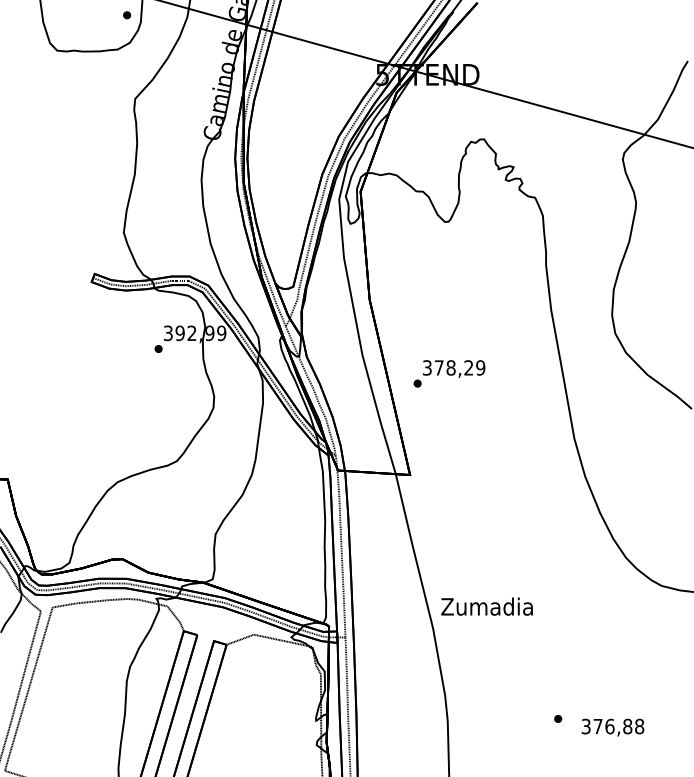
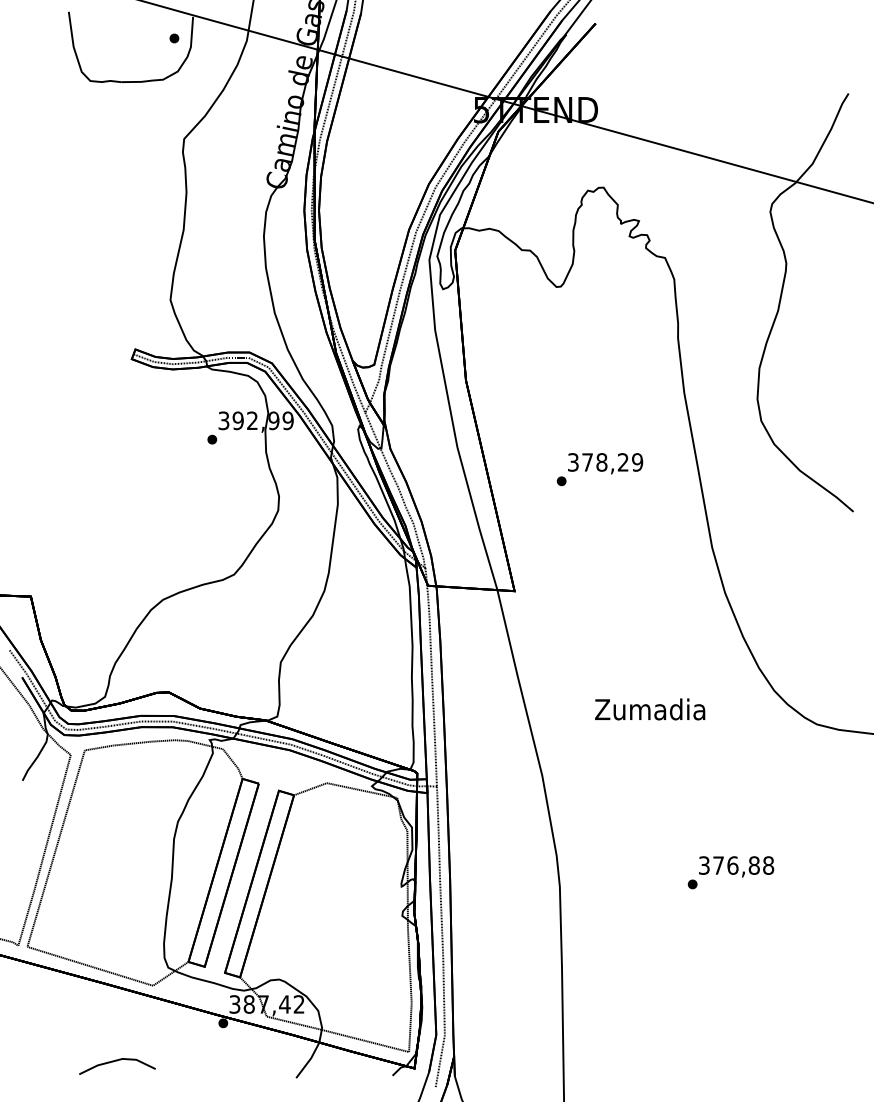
text: (449, 373) -> (599, 469), moved
text: (487, 606) -> (650, 709), moved
text: (612, 727) -> (736, 866), moved

